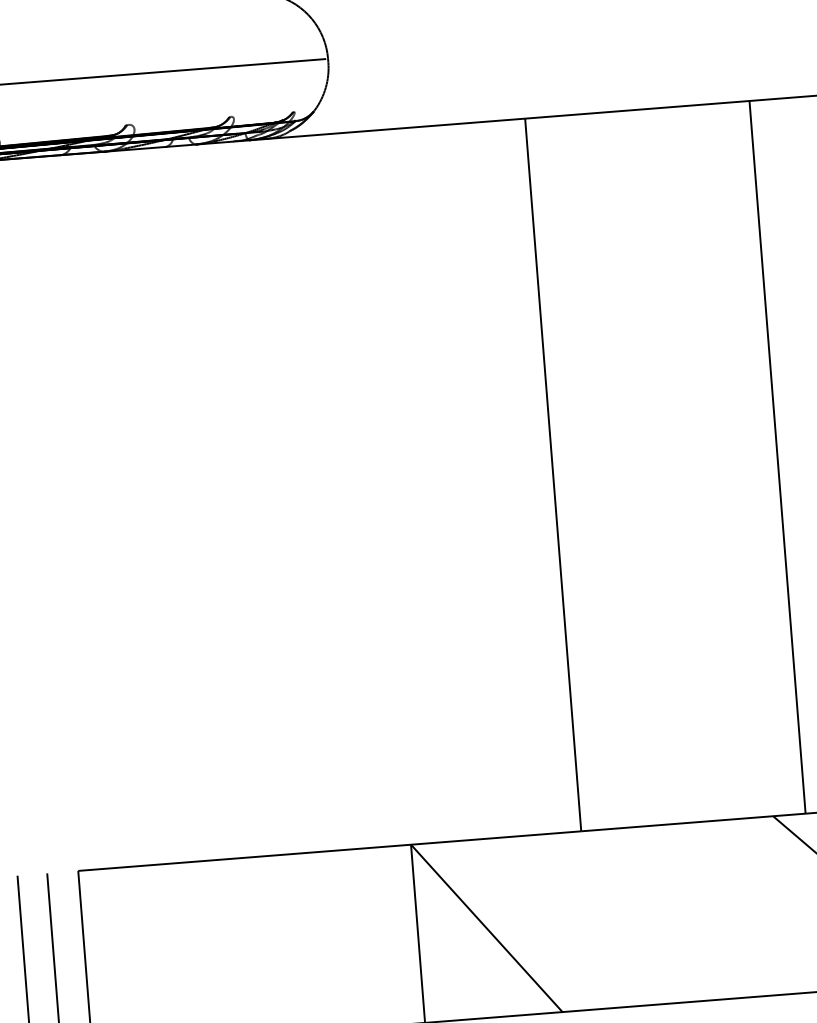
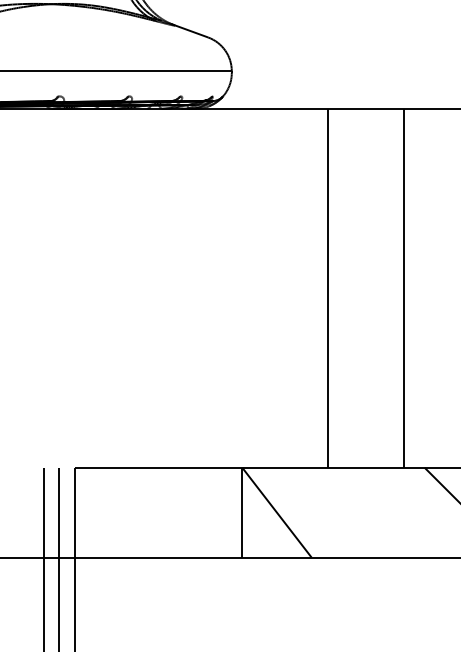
line: (778, 455) -> (404, 287), moved

